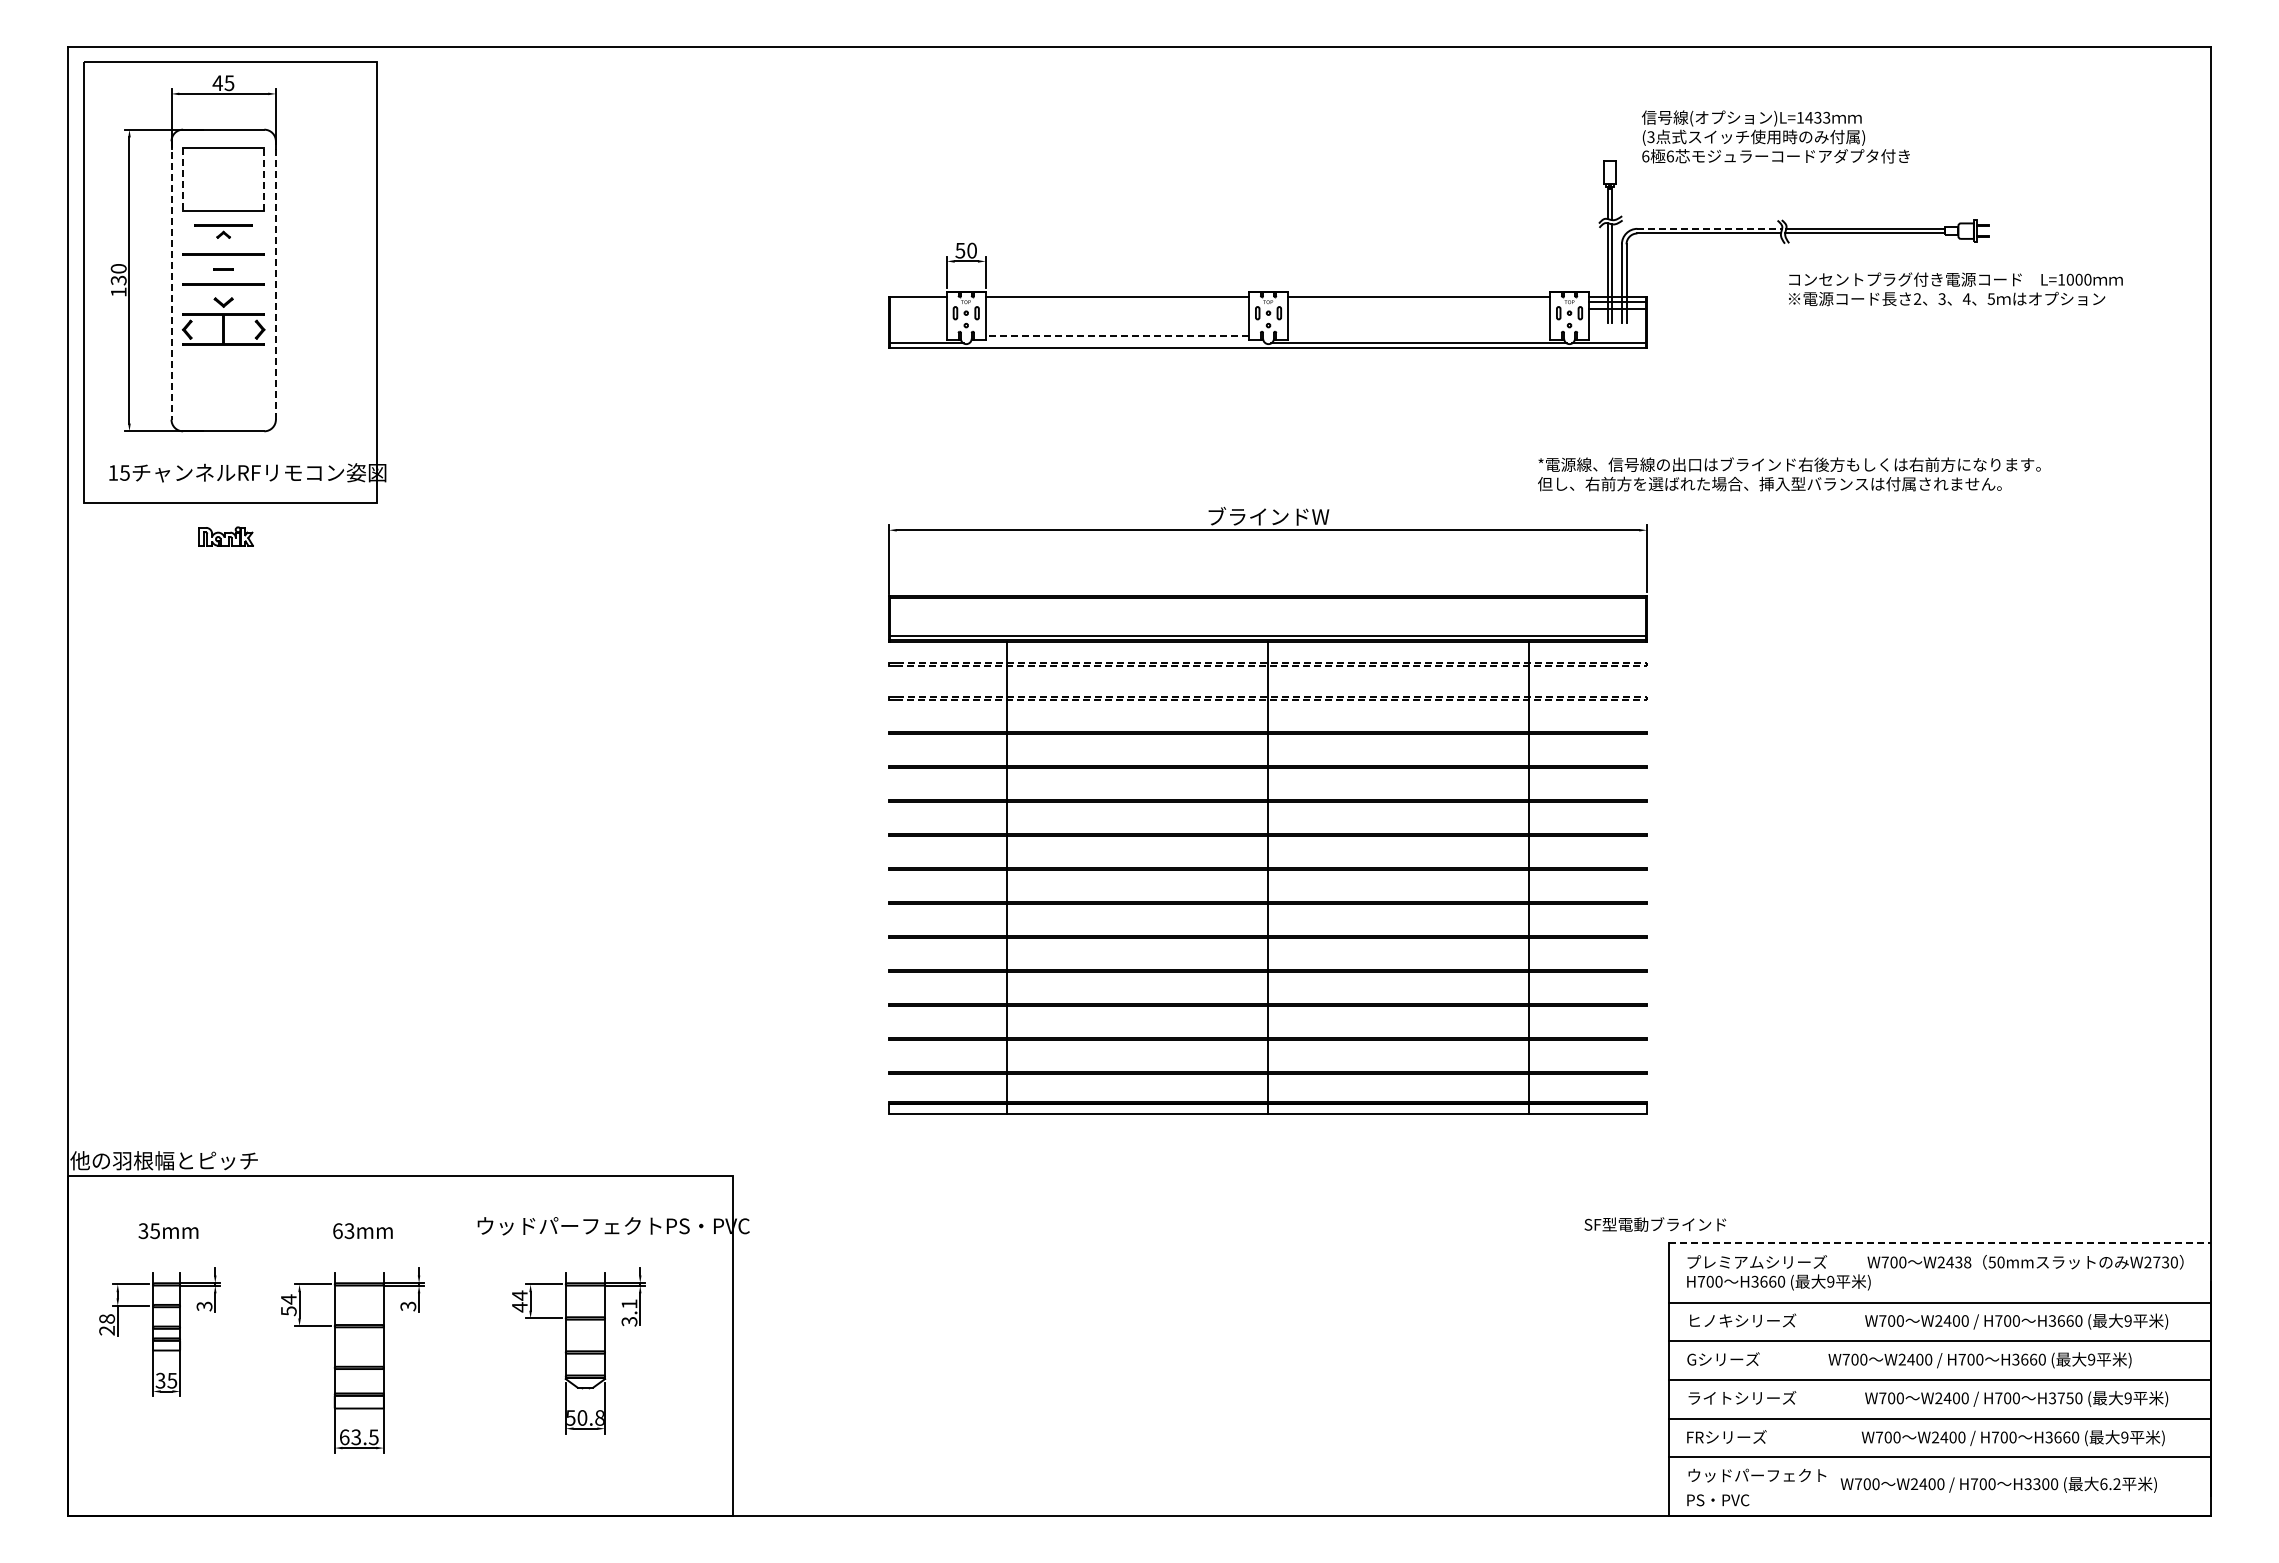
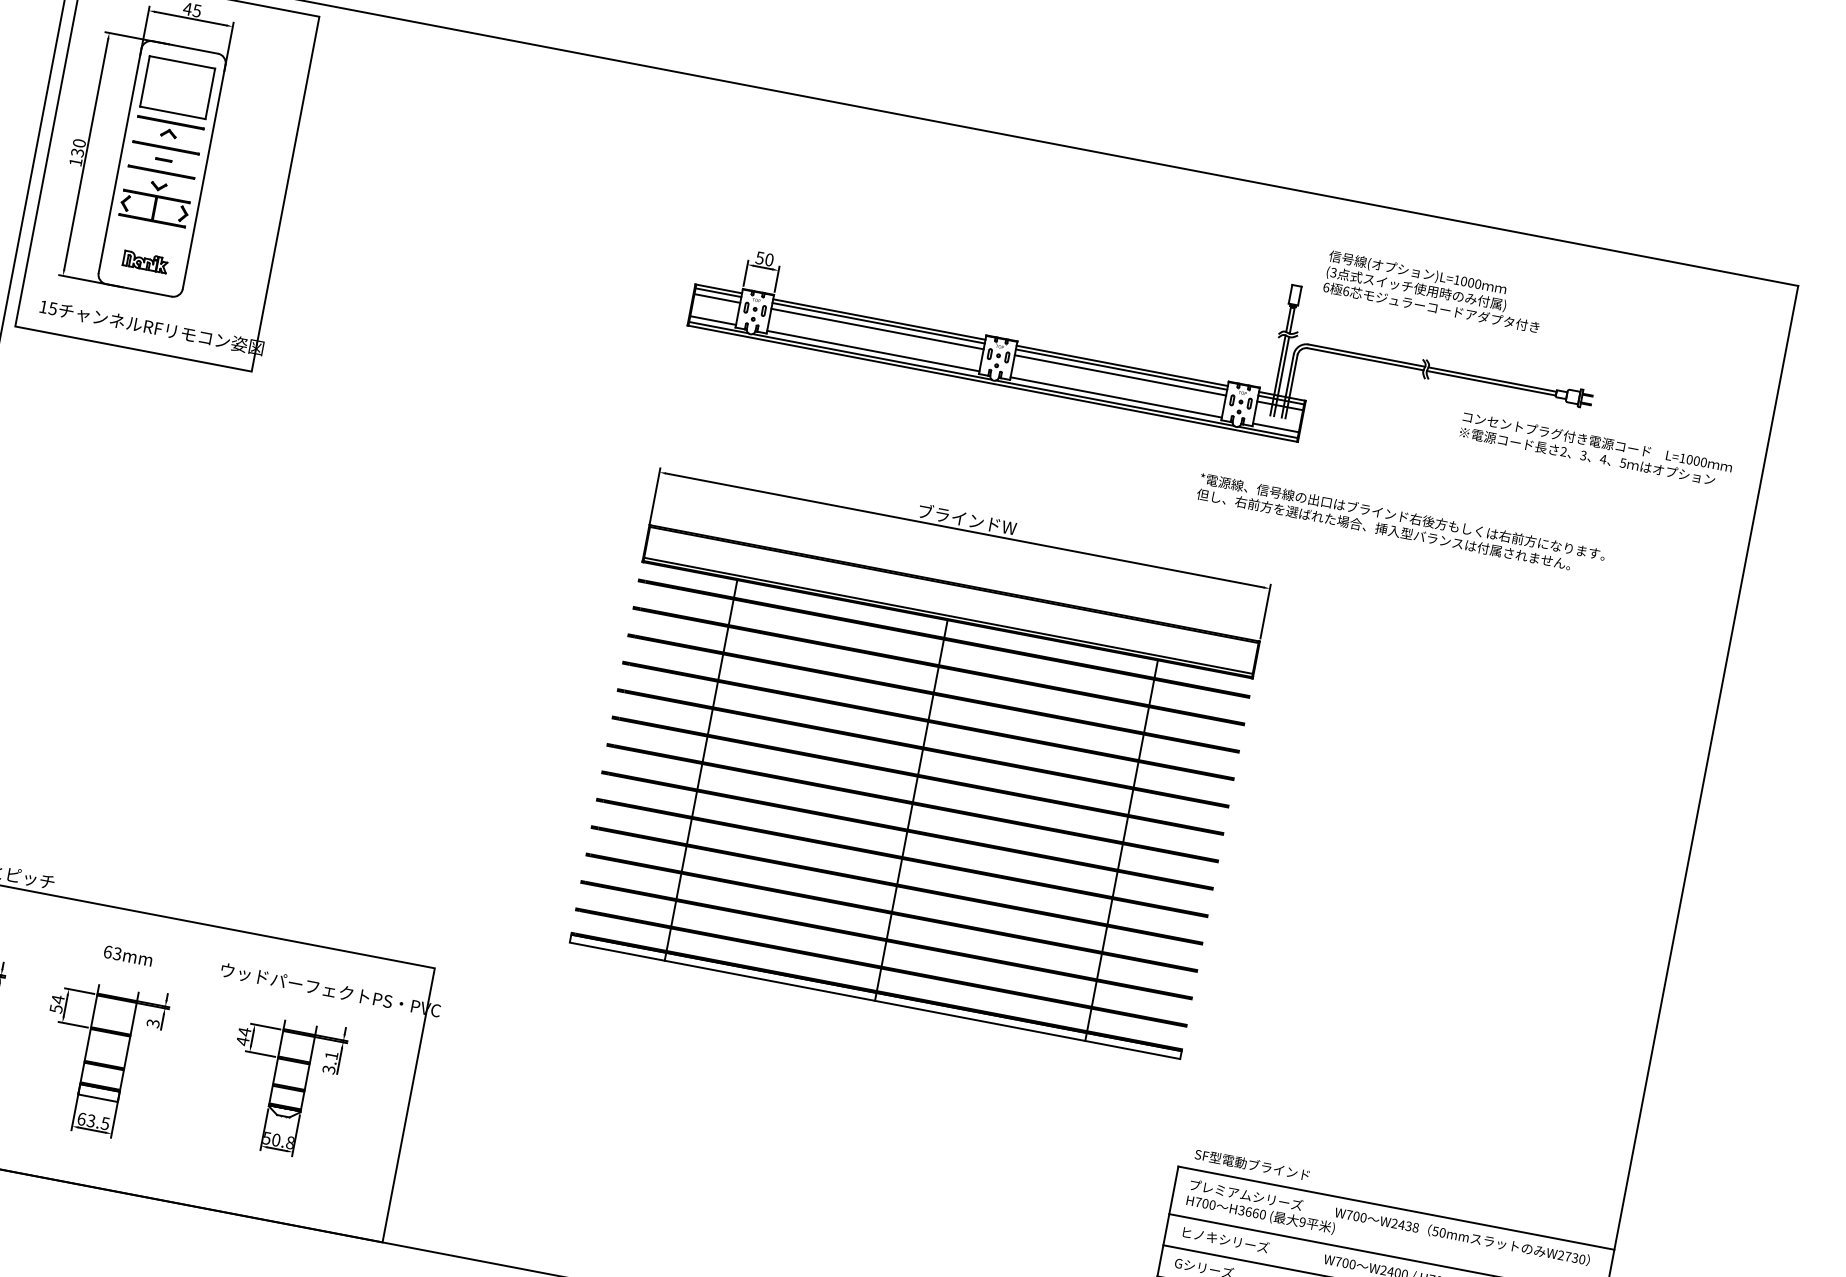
text: (1817, 117) -> (1470, 282), )L=1433 -> )L=1000
line: (264, 179) -> (210, 93), dashed -> solid
line: (183, 180) -> (145, 82), dashed -> solid
line: (1710, 228) -> (1367, 355), dashed -> solid
part: (223, 231) -> (169, 129), size x1.43
line: (275, 280) -> (203, 176), dashed -> solid
line: (171, 281) -> (119, 161), dashed -> solid
text: (1955, 289) -> (1595, 449), moved
line: (918, 301) -> (718, 292), added
line: (1117, 301) -> (878, 323), added
line: (1418, 301) -> (1121, 369), added
line: (918, 308) -> (717, 298), added
line: (1117, 308) -> (877, 328), added
line: (1418, 308) -> (1120, 375), added
line: (918, 336) -> (713, 320), added
line: (1117, 336) -> (873, 351), dashed -> solid
line: (1418, 336) -> (1115, 397), added
line: (1616, 336) -> (1275, 428), added
line: (1117, 343) -> (872, 356), added
text: (1789, 474) -> (1401, 524), moved
part: (225, 536) -> (145, 261), moved
line: (1646, 665) -> (1248, 697), dashed -> solid
line: (1646, 699) -> (1243, 724), dashed -> solid
text: (1655, 1224) -> (1252, 1164), moved
line: (1939, 1243) -> (1396, 1208), dashed -> solid

